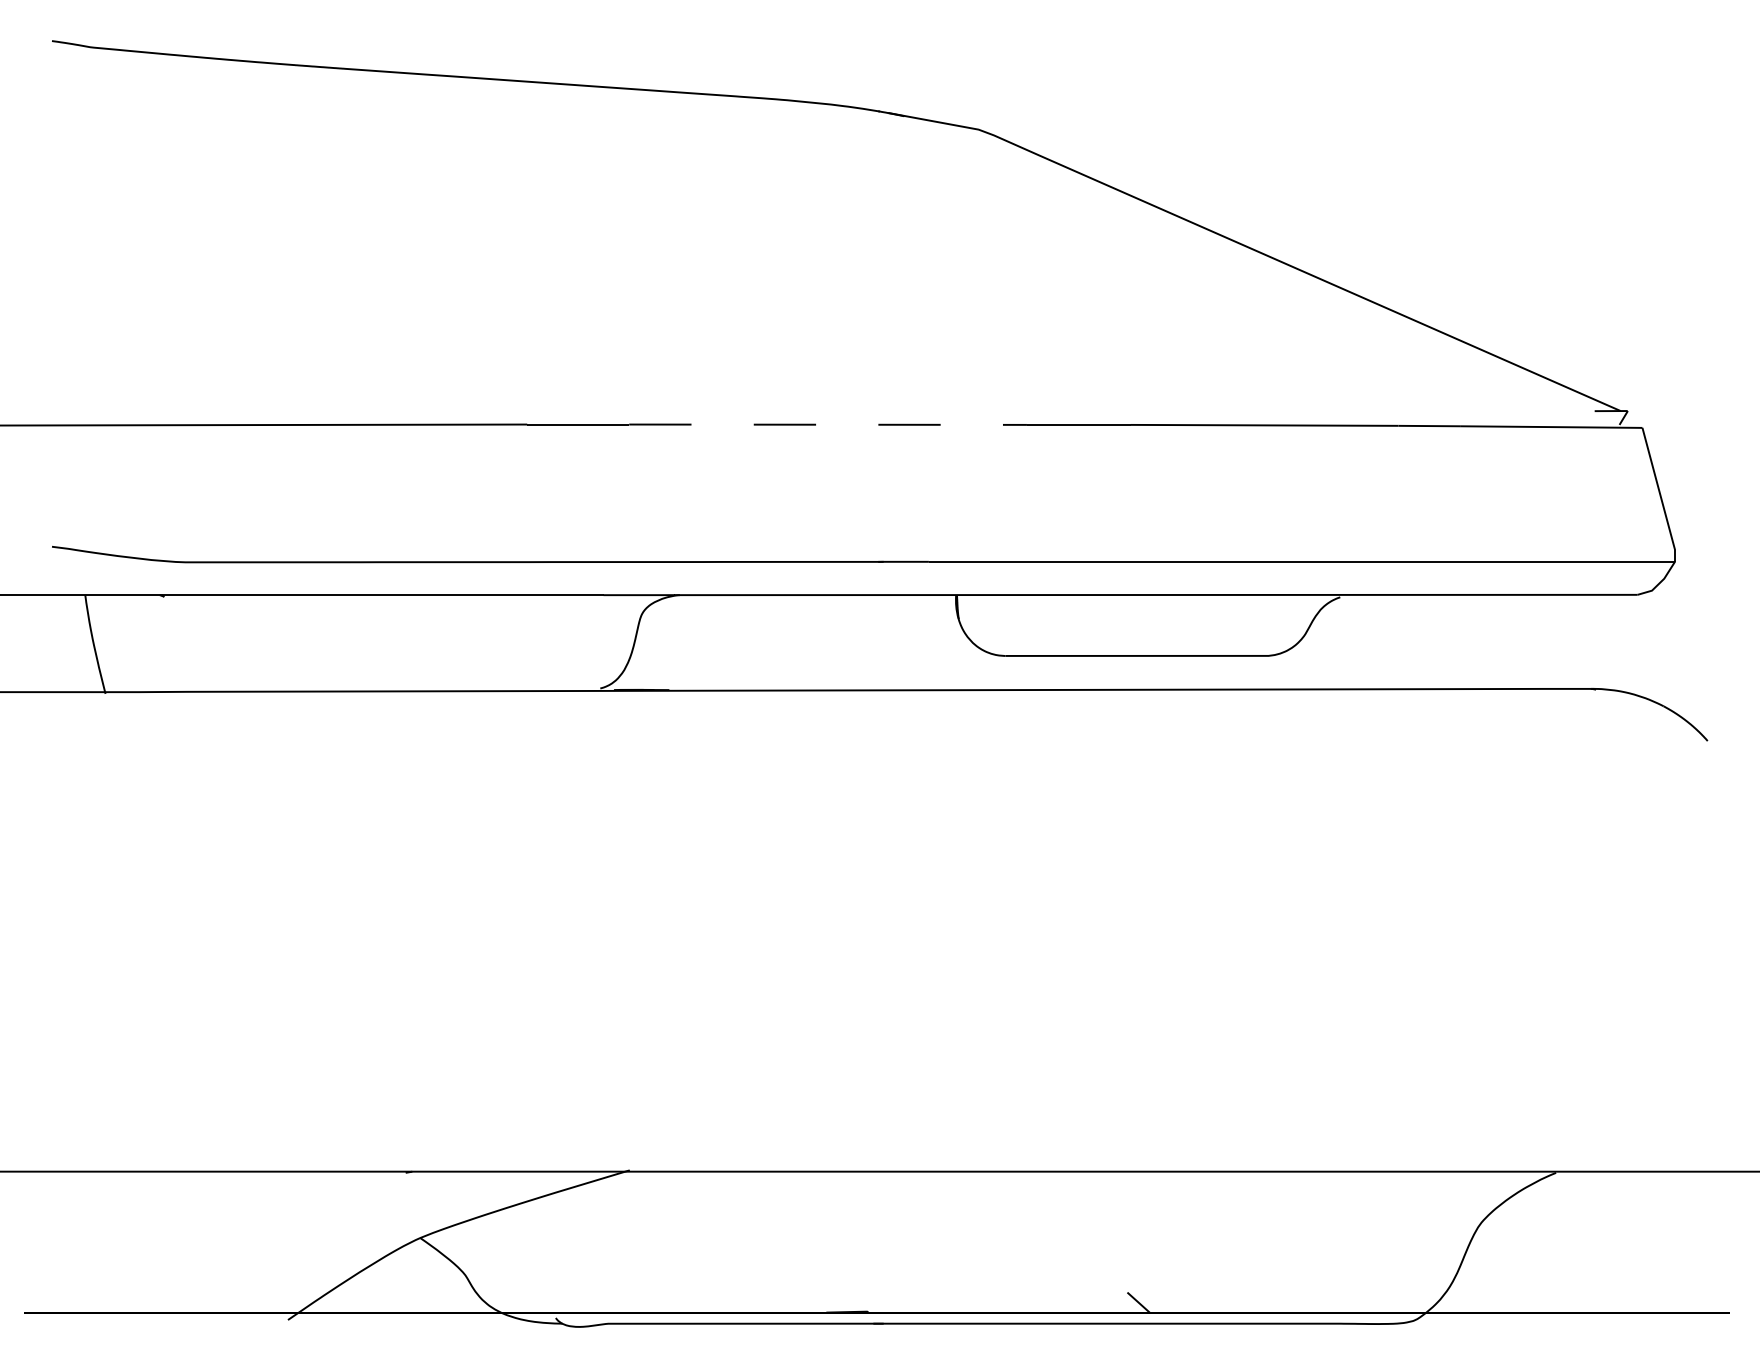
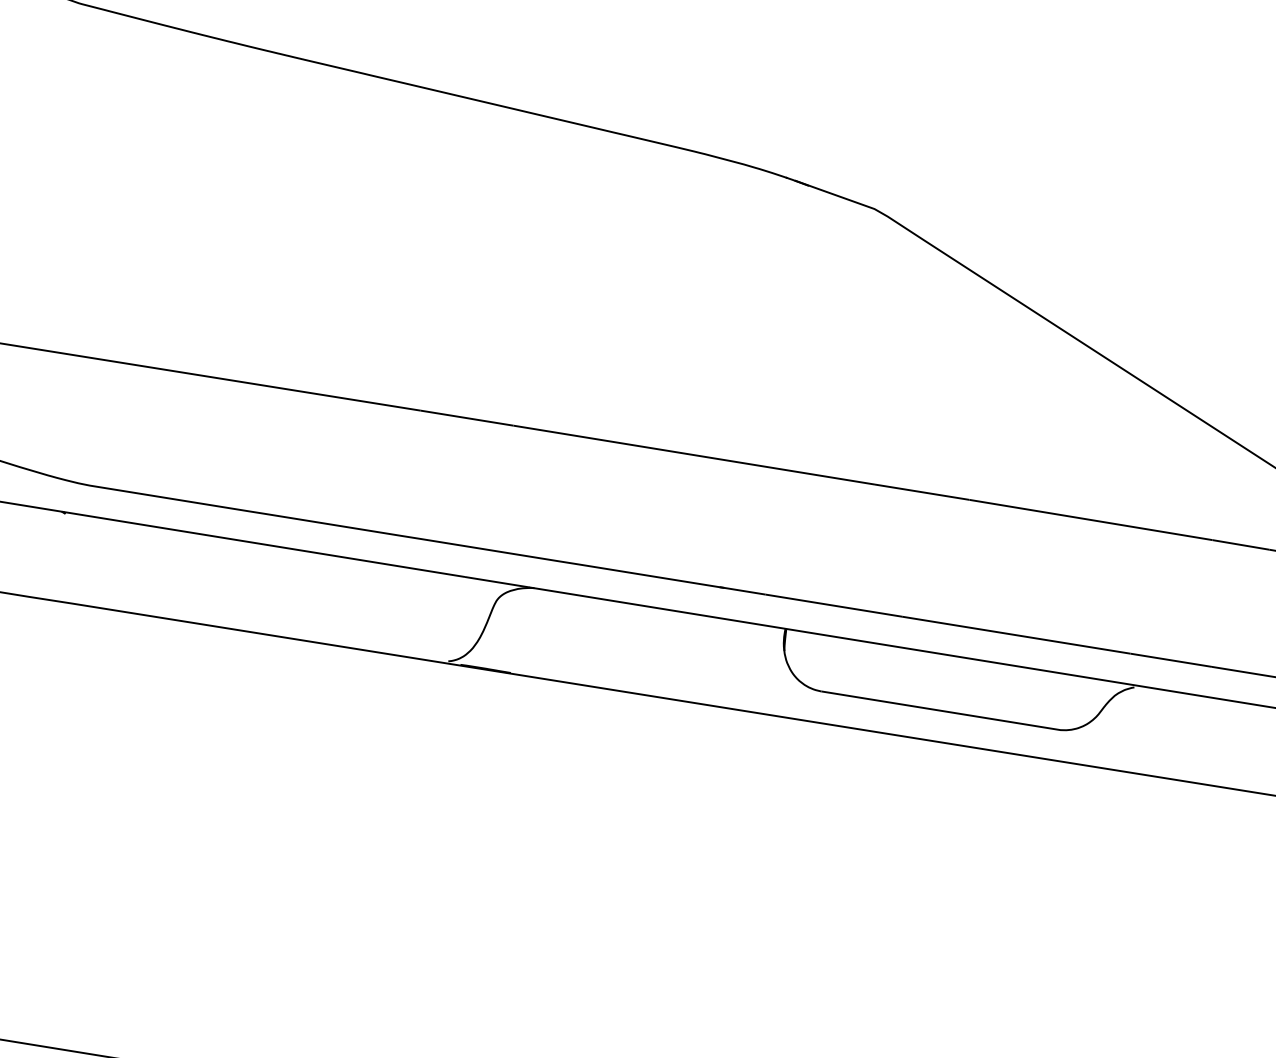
line: (828, 424) -> (694, 454), dashed -> solid

